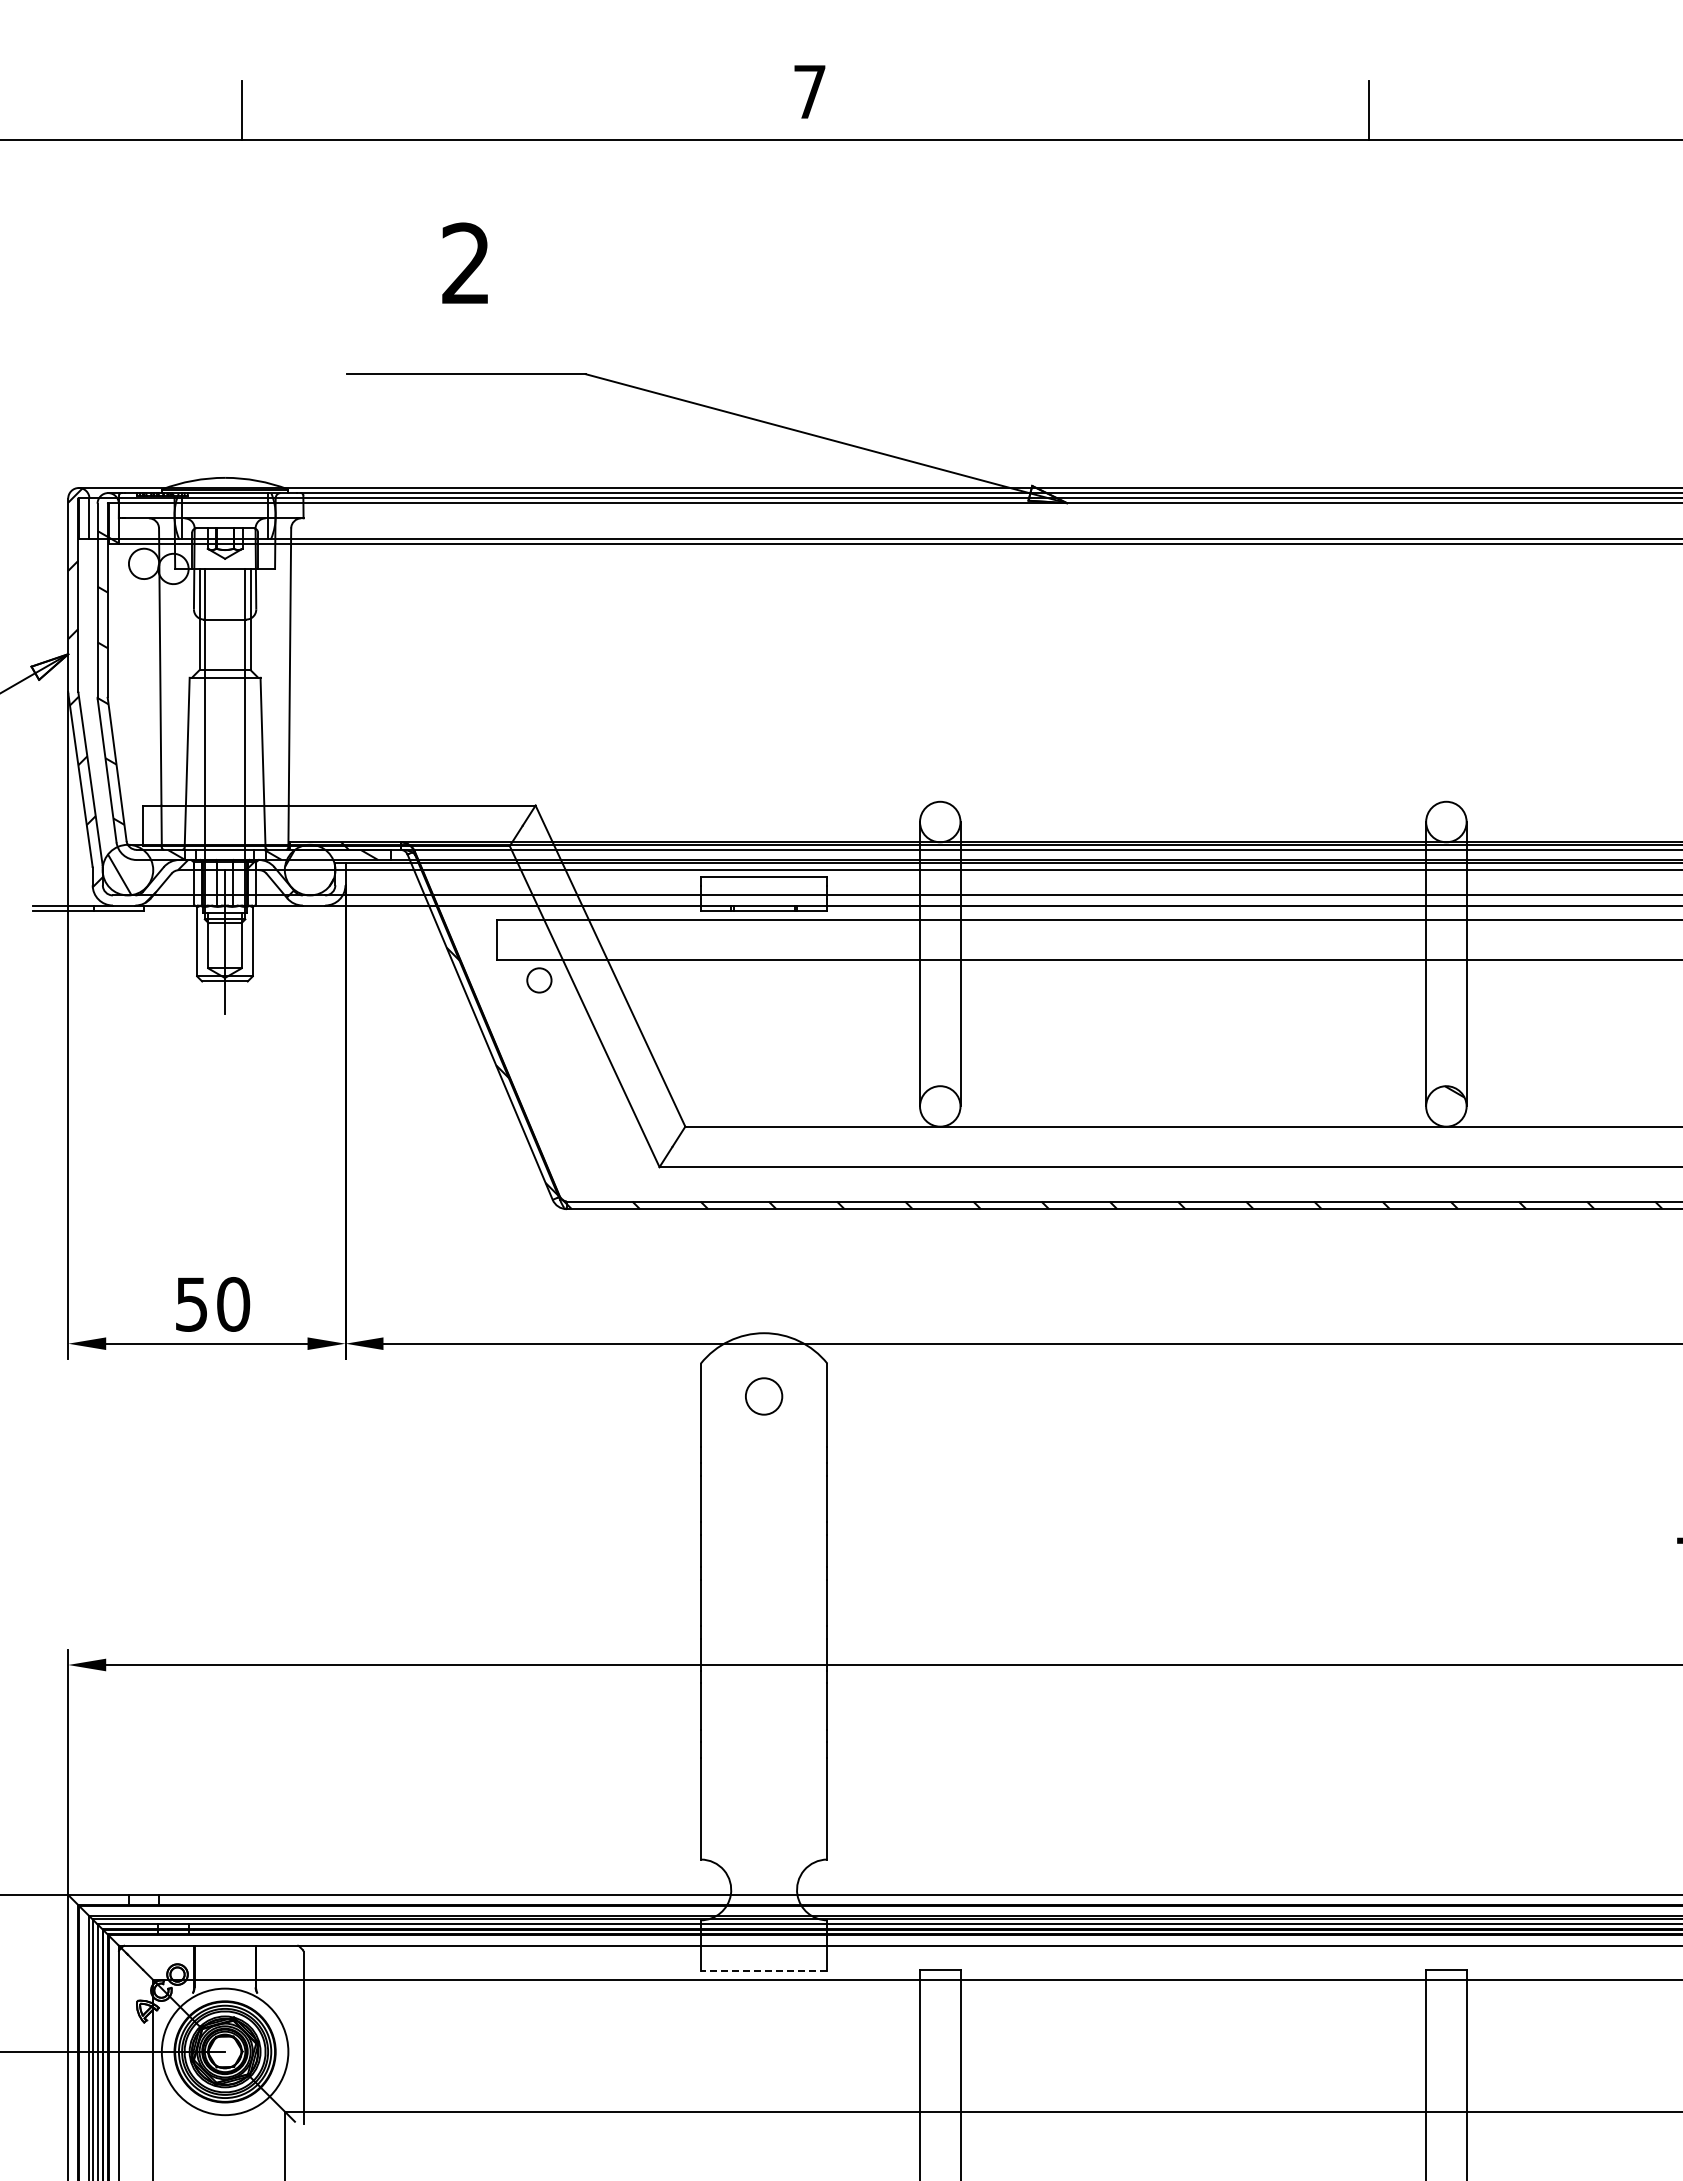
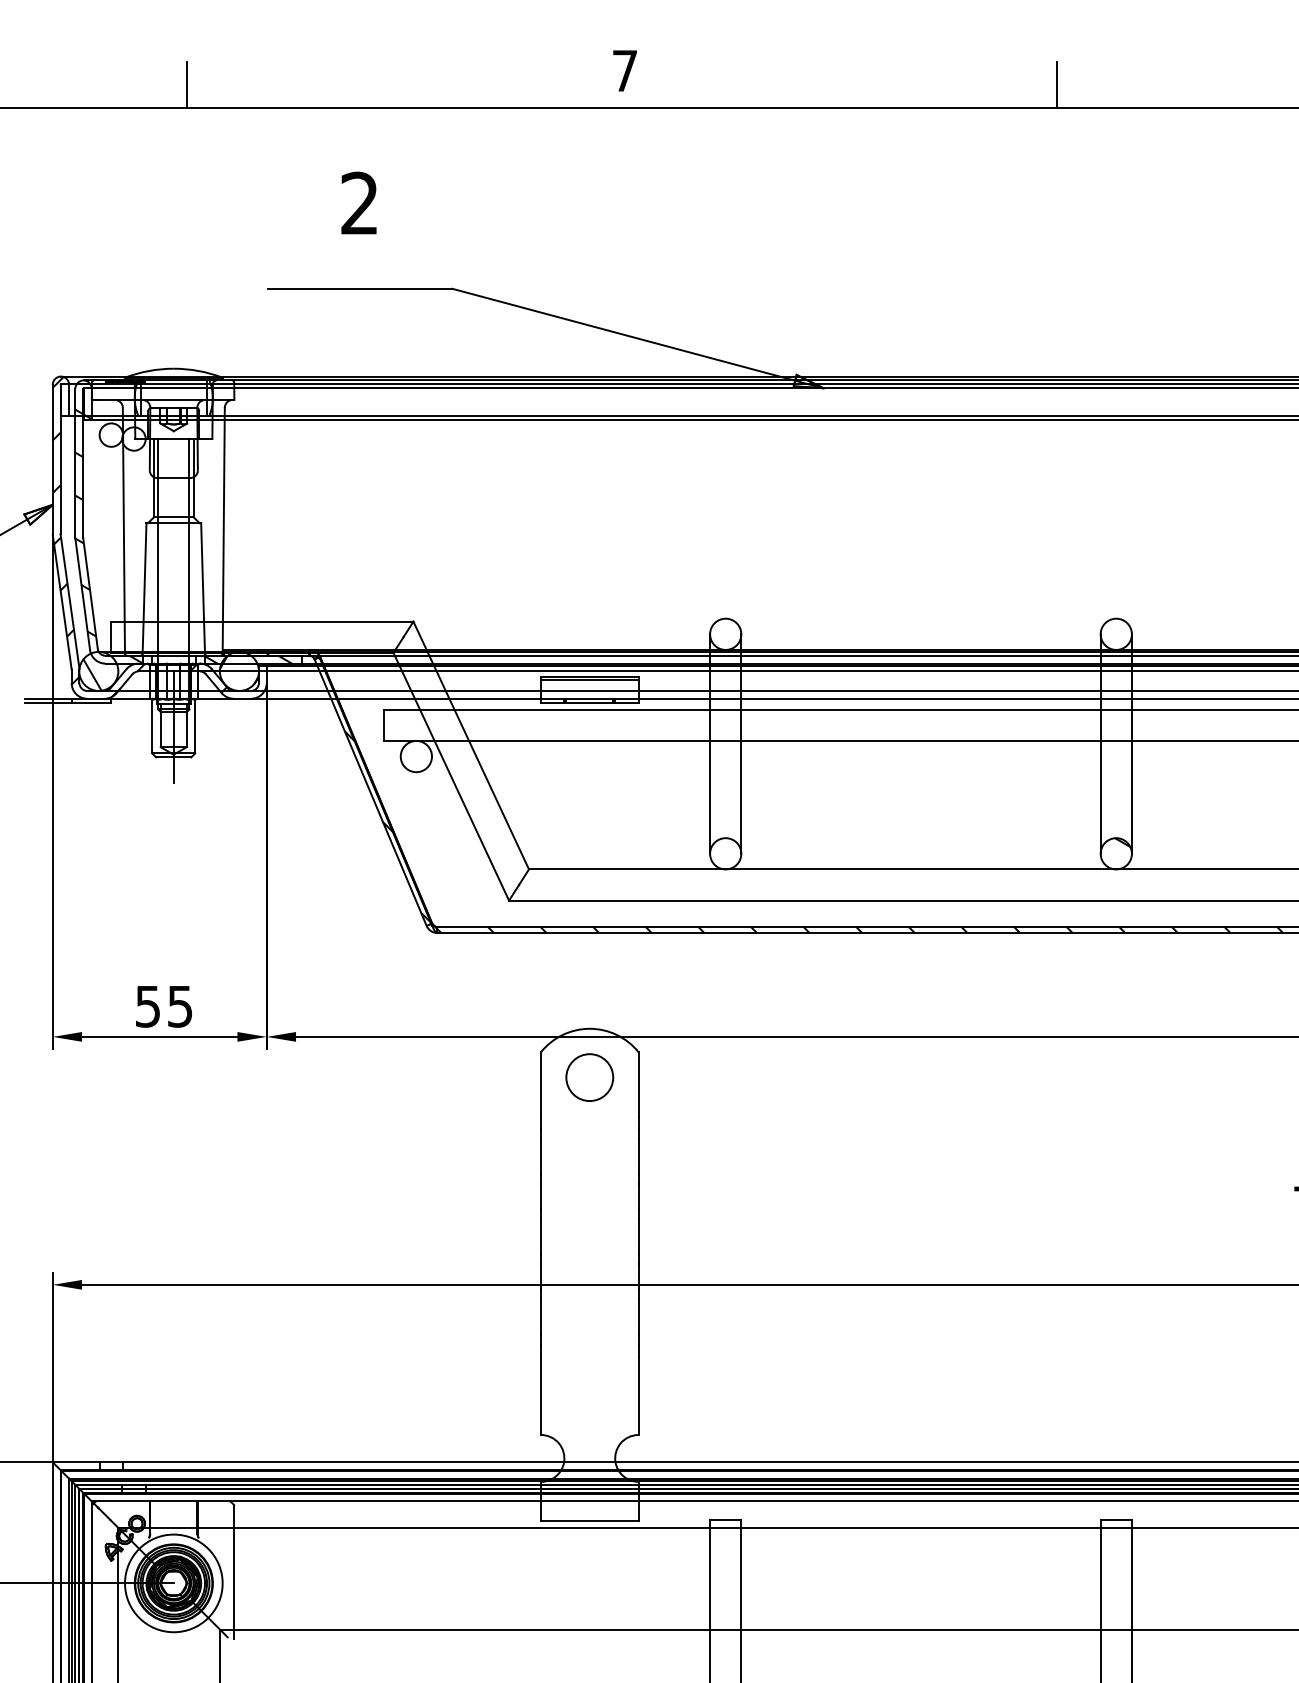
line: (763, 881) -> (589, 680), added
circle: (539, 980) -> (416, 756), size x1.67
text: (233, 1304) -> (180, 1006), 50 -> 55
circle: (763, 1396) -> (589, 1077), size x1.67
line: (763, 1970) -> (589, 1520), dashed -> solid

